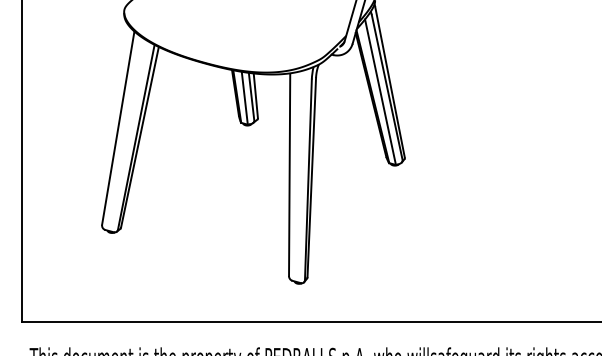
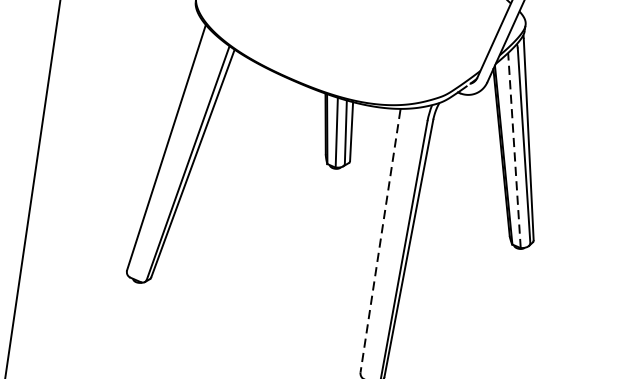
line: (380, 91) -> (514, 149), solid -> dashed
line: (289, 175) -> (380, 241), solid -> dashed

